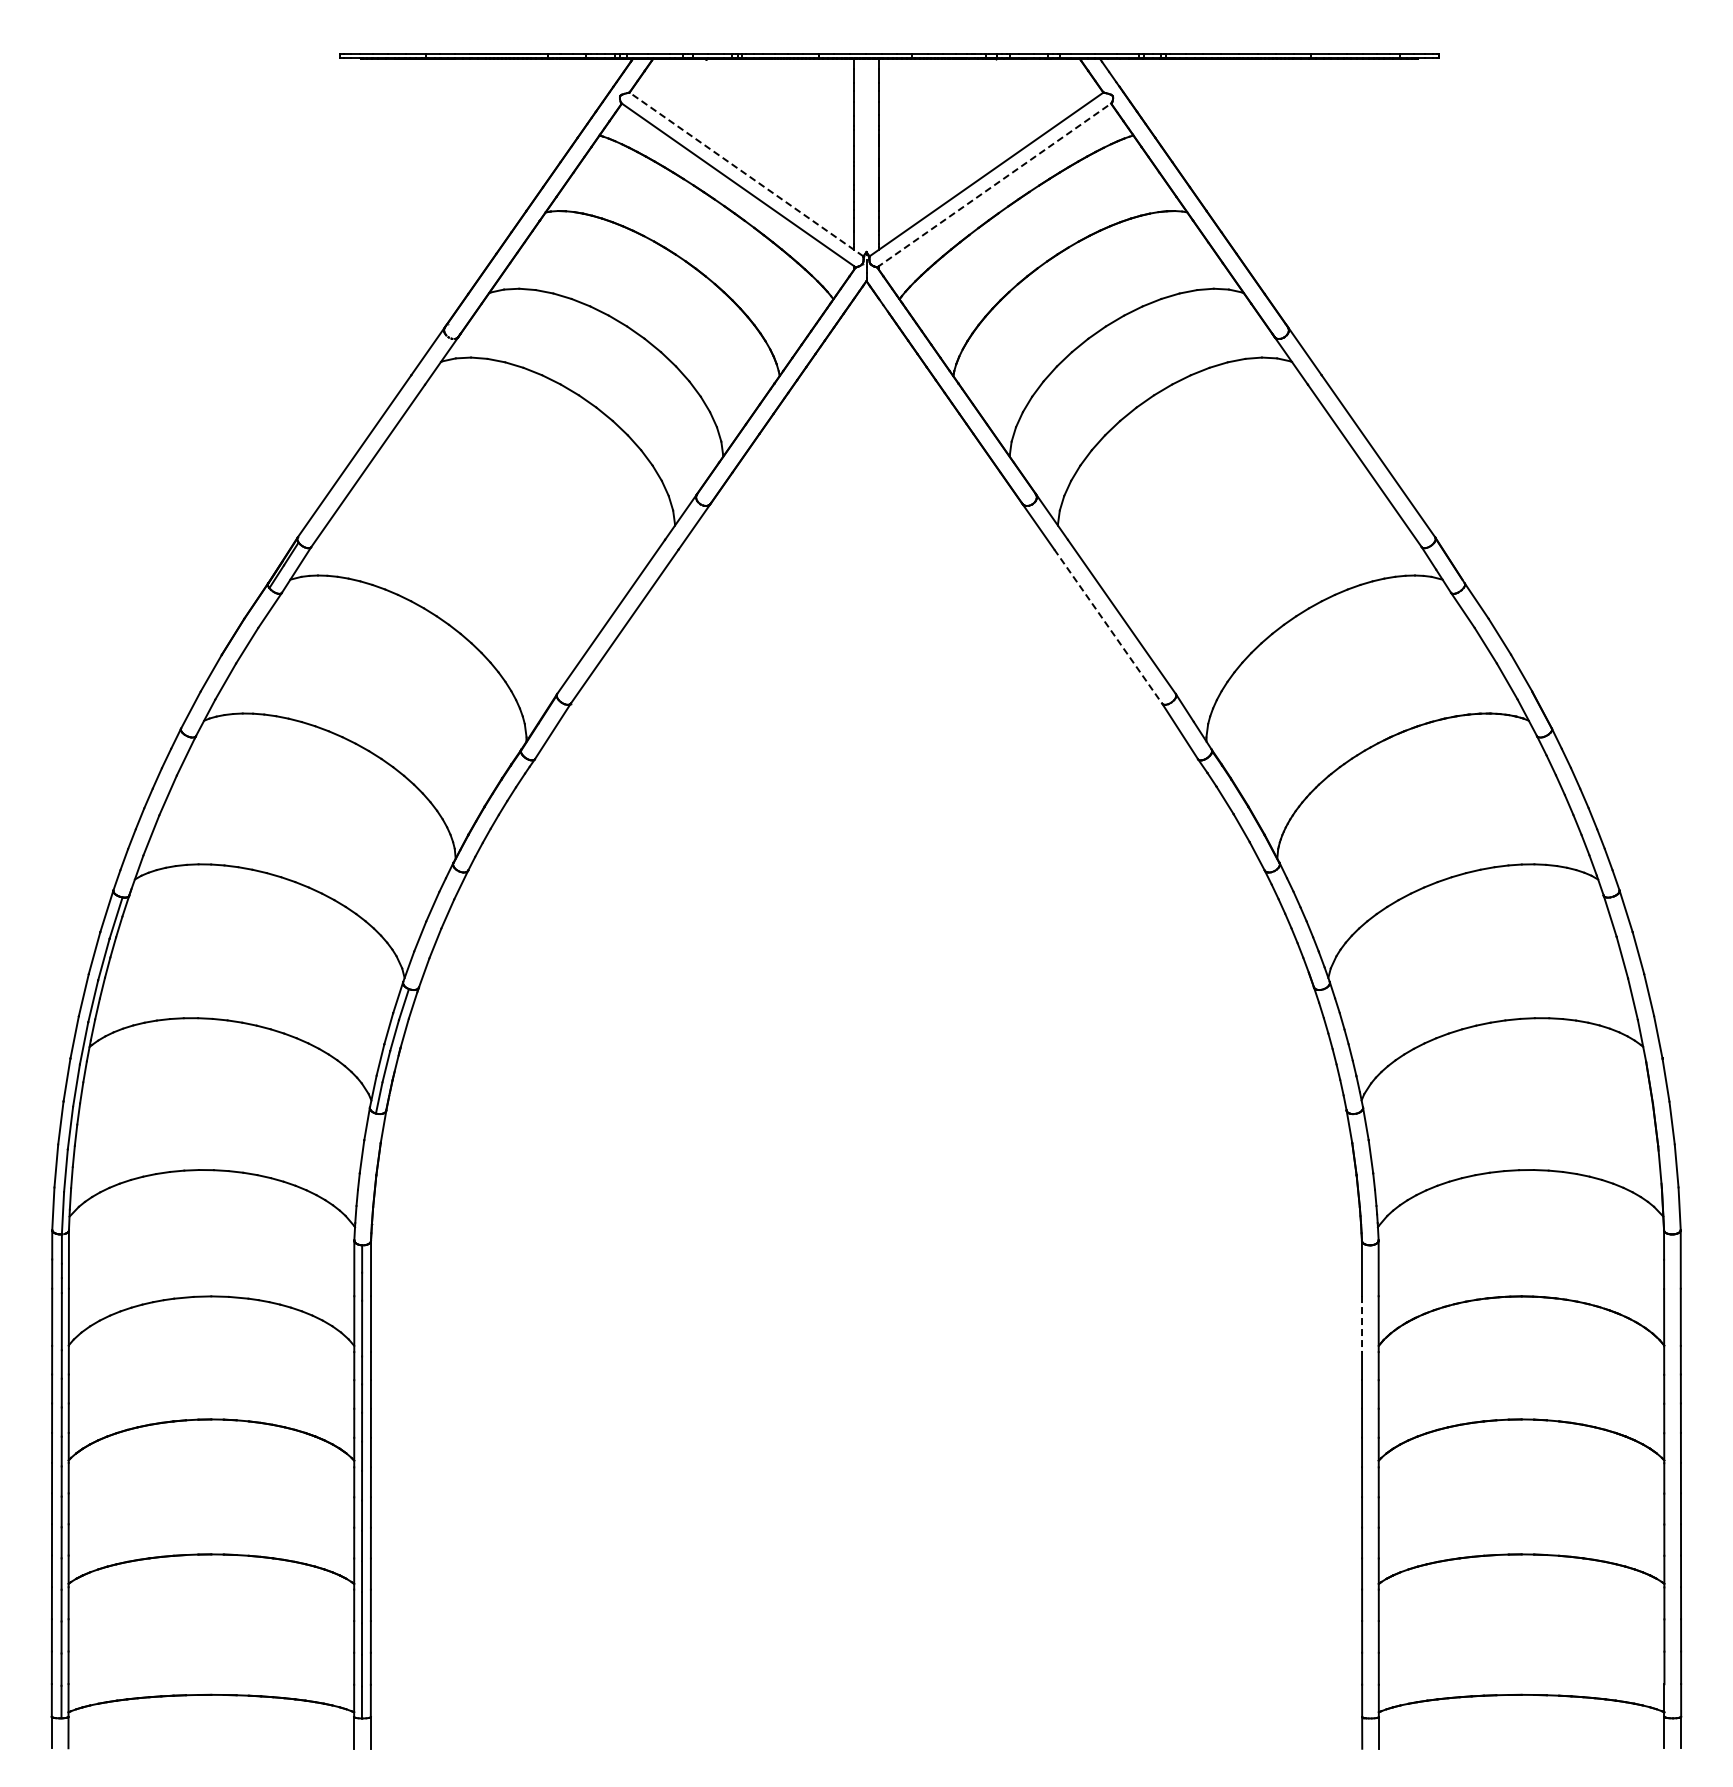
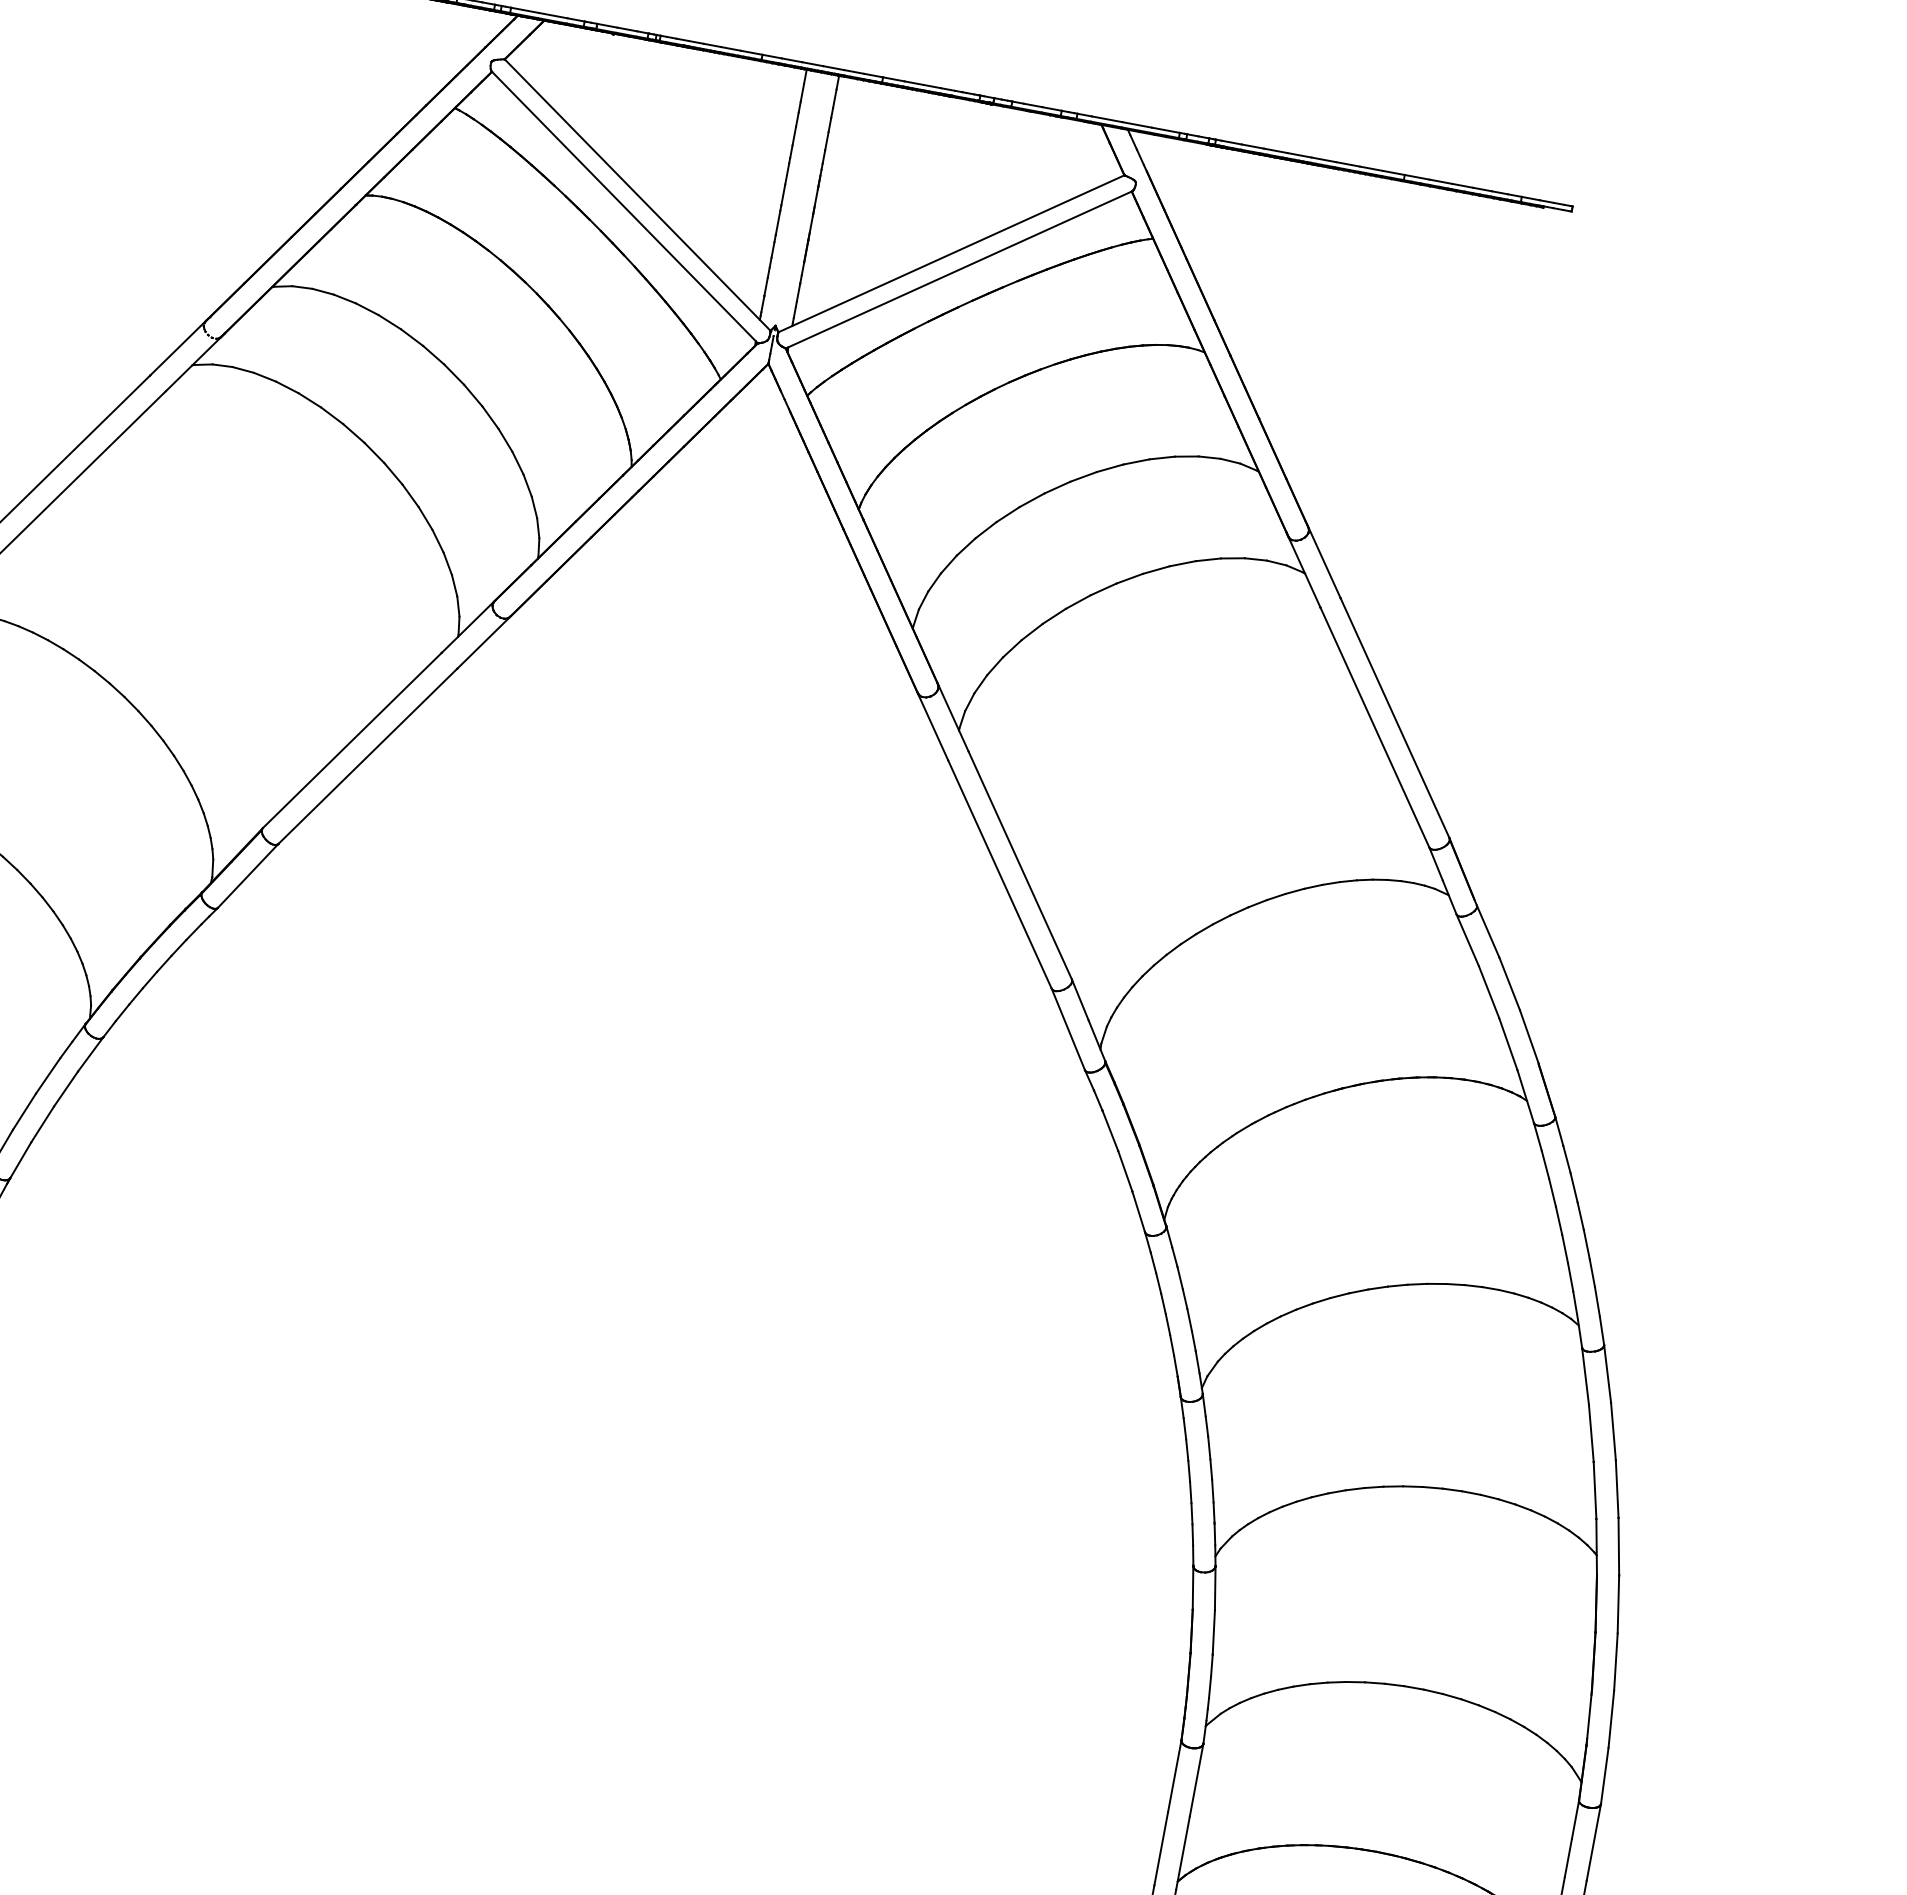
line: (746, 174) -> (637, 195), dashed -> solid
line: (994, 185) -> (959, 270), dashed -> solid
line: (1108, 626) -> (1000, 874), dashed -> solid
line: (1362, 1323) -> (1161, 1848), dashed -> solid

